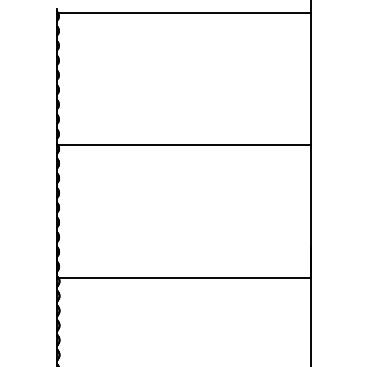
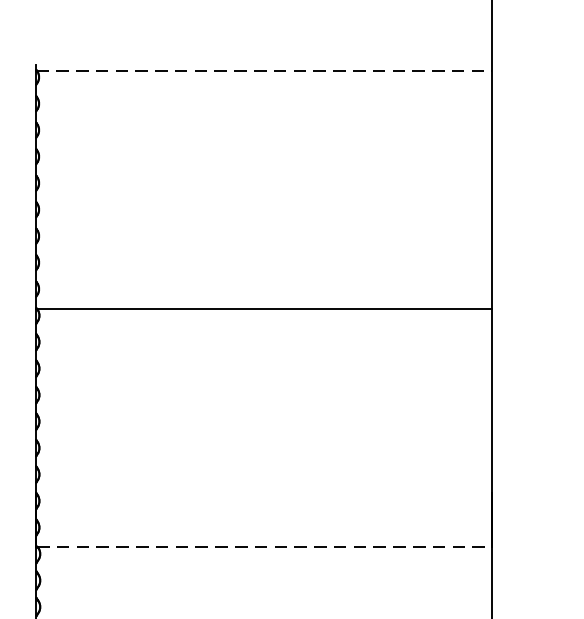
line: (183, 12) -> (263, 70), solid -> dashed
line: (184, 277) -> (265, 547), solid -> dashed

